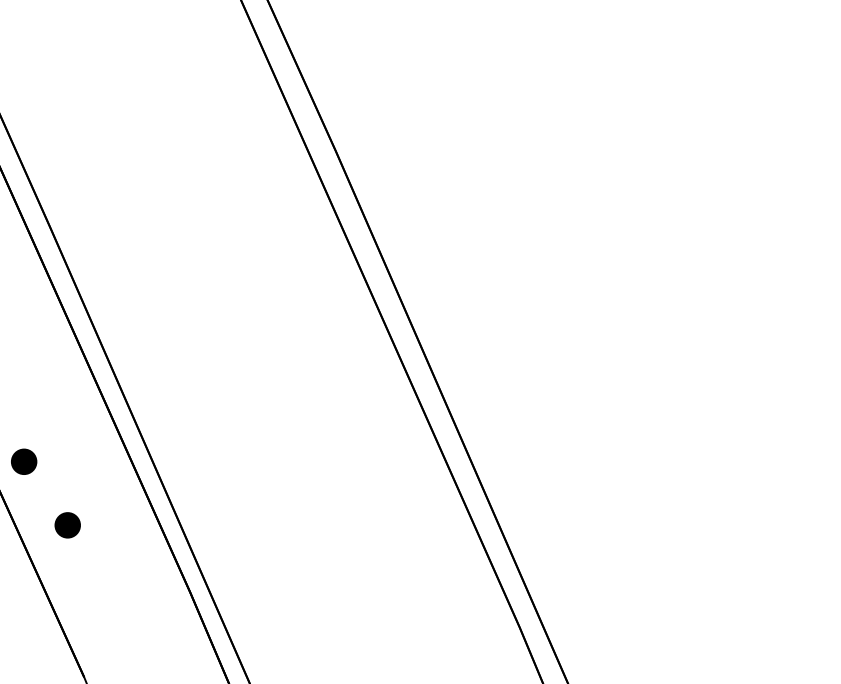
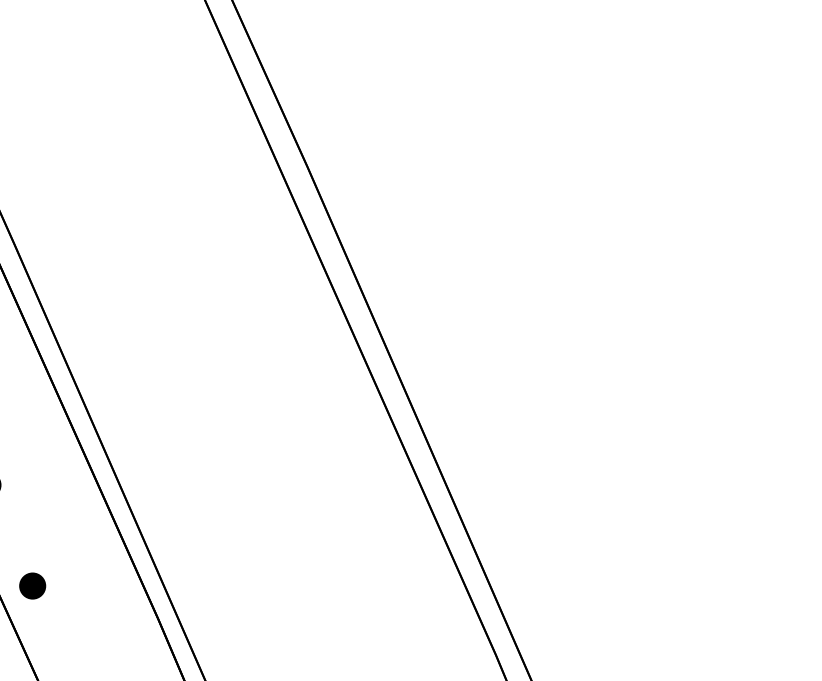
part: (67, 525) -> (32, 586), moved

